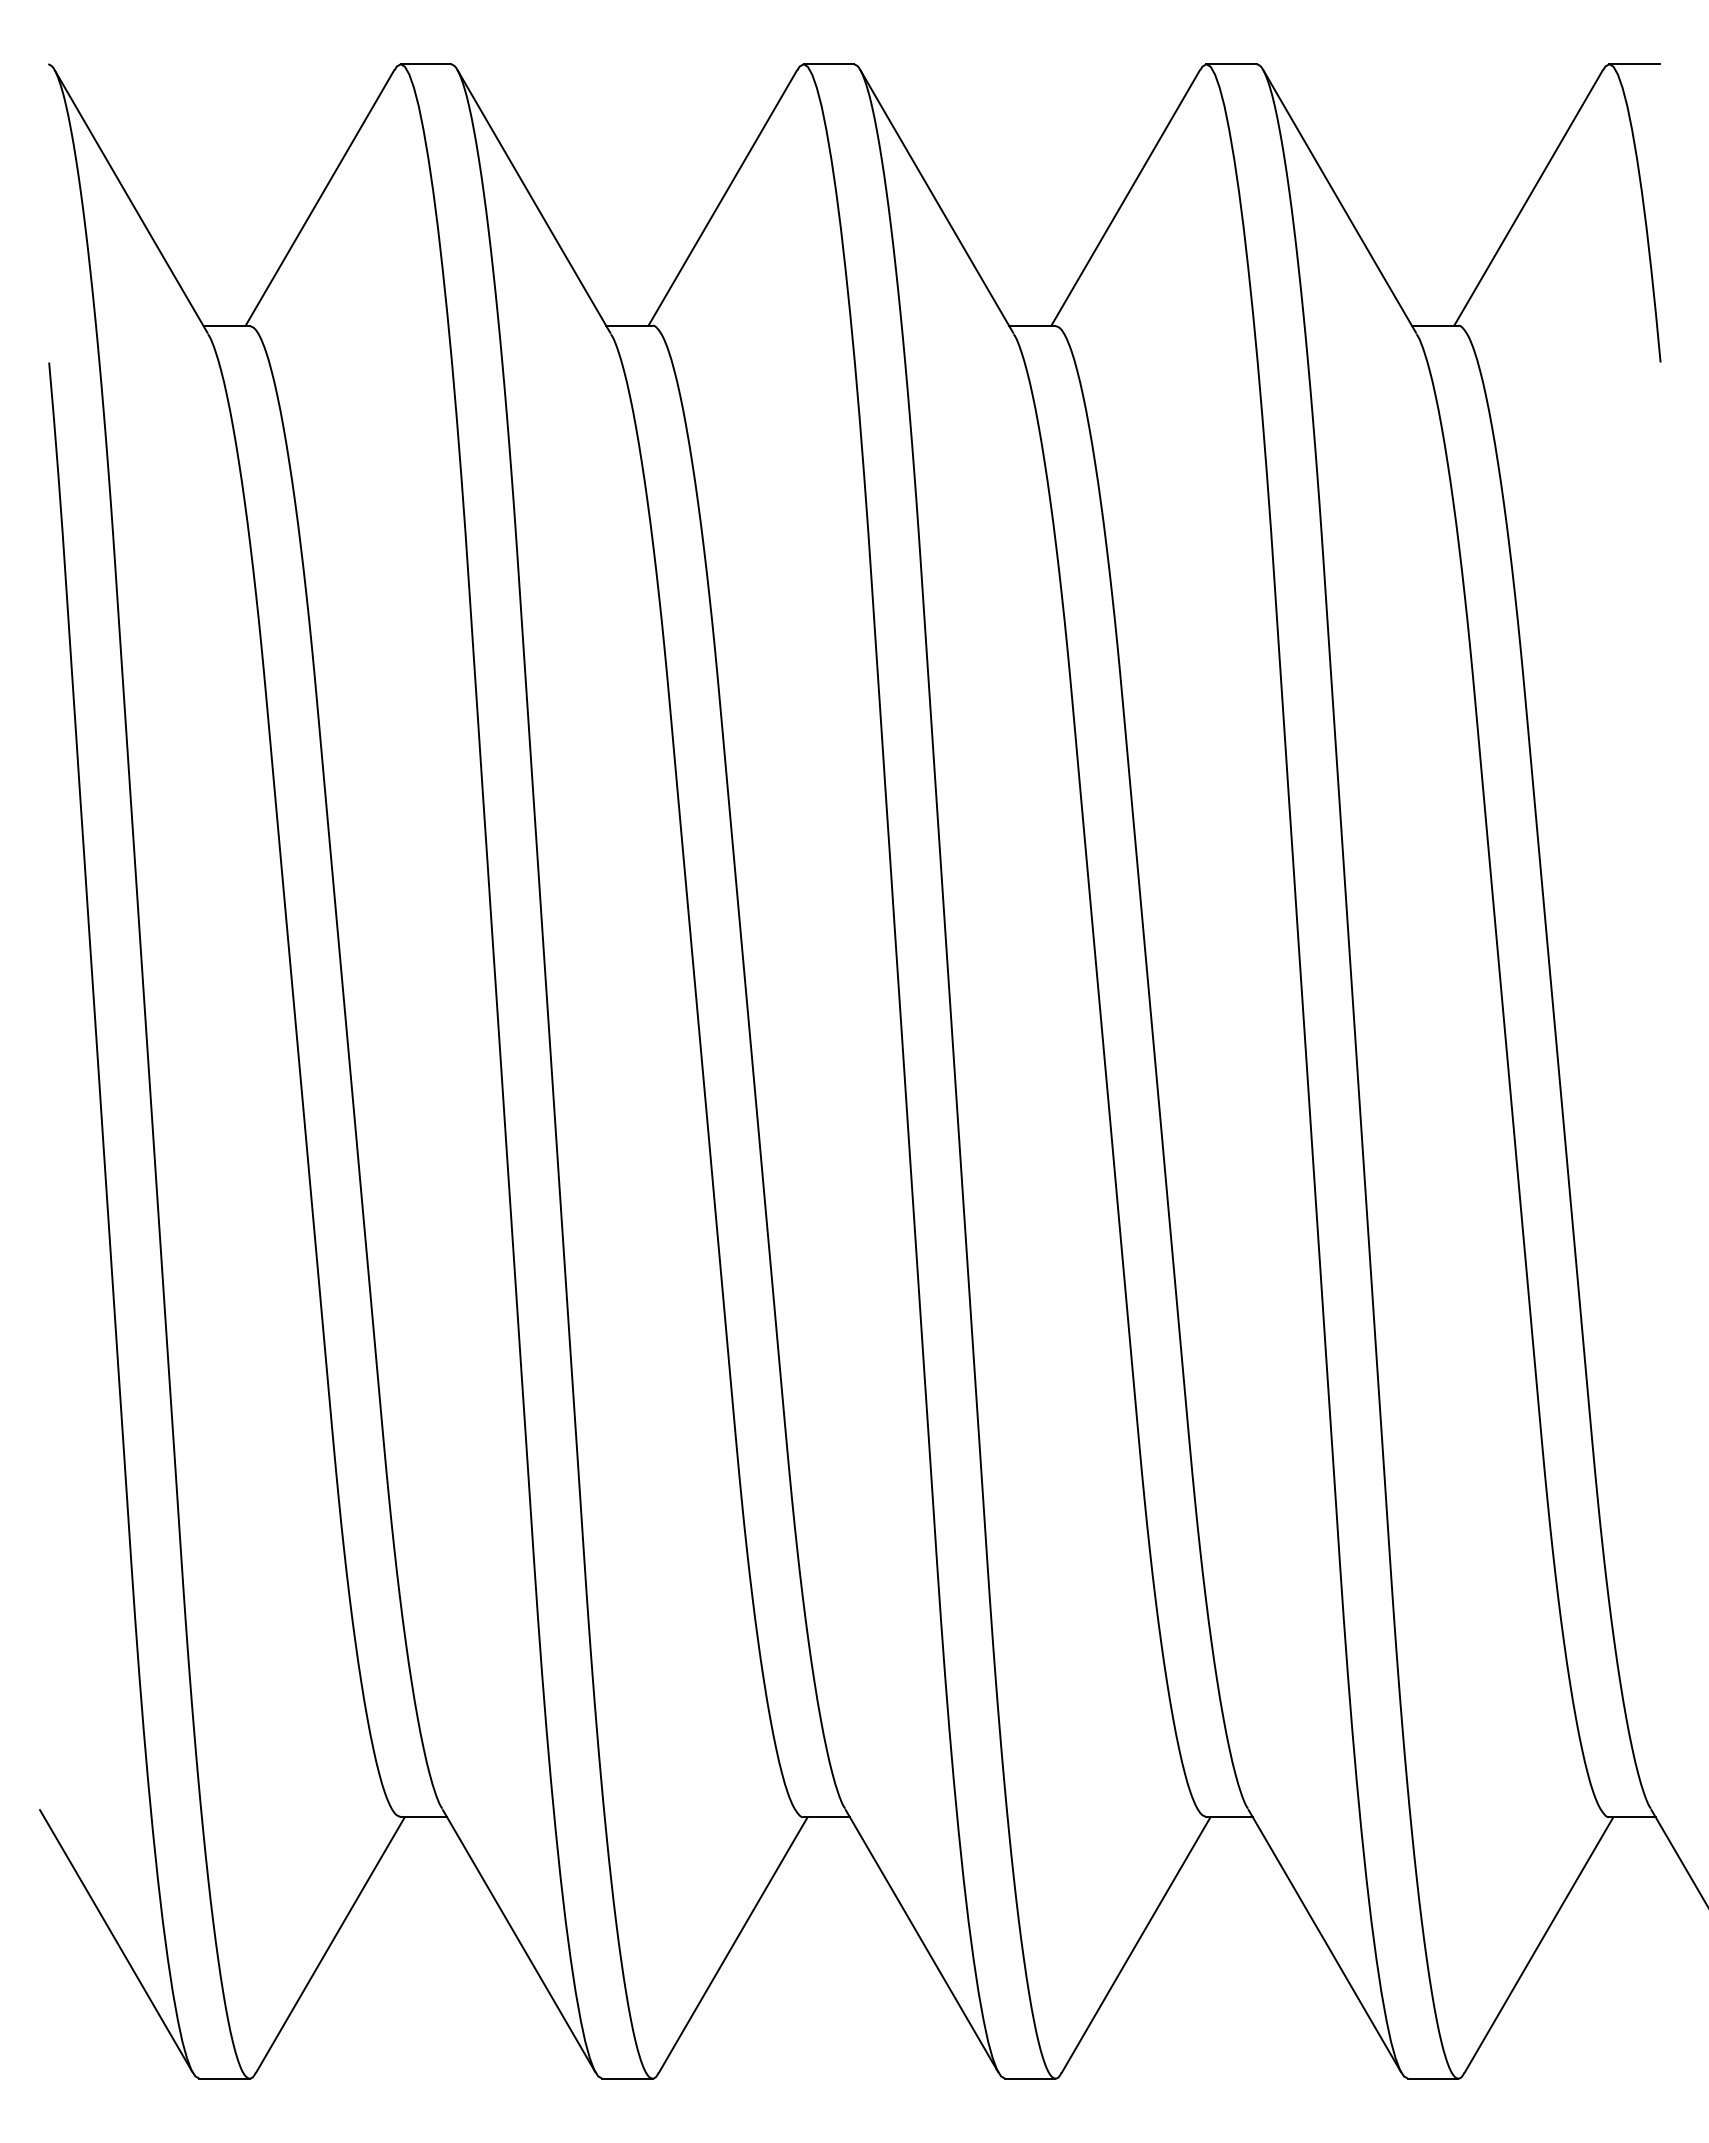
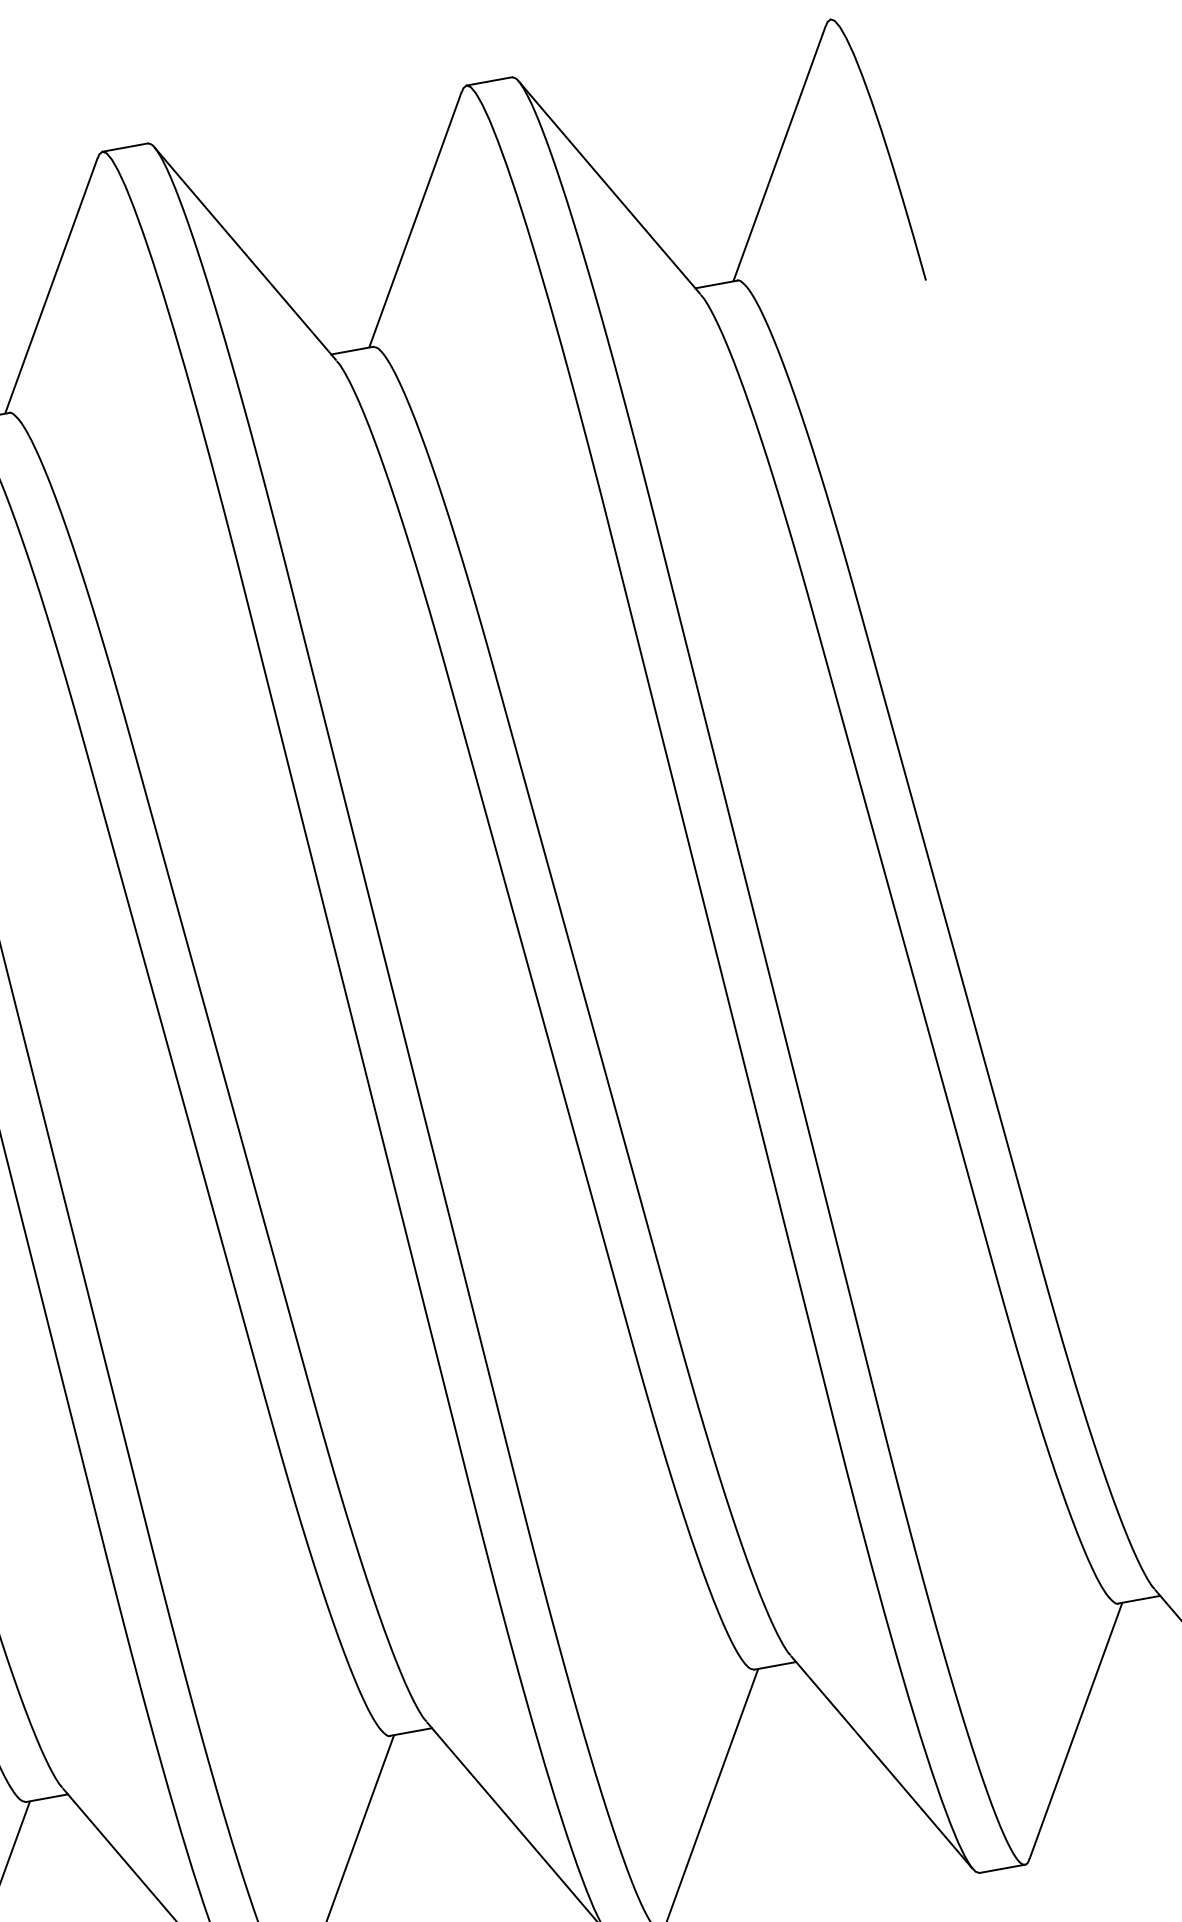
line: (1634, 64) -> (853, 15), removed

